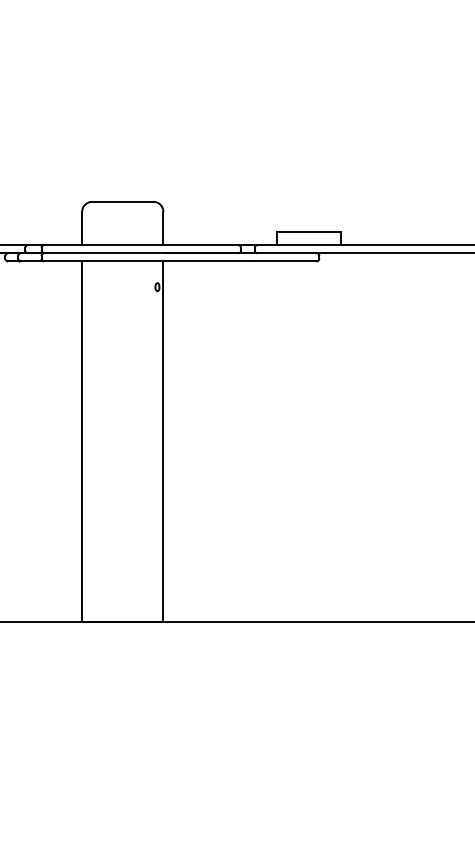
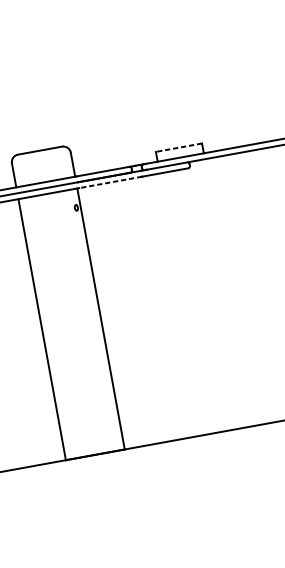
line: (309, 231) -> (179, 147), solid -> dashed
line: (208, 261) -> (109, 182), solid -> dashed

